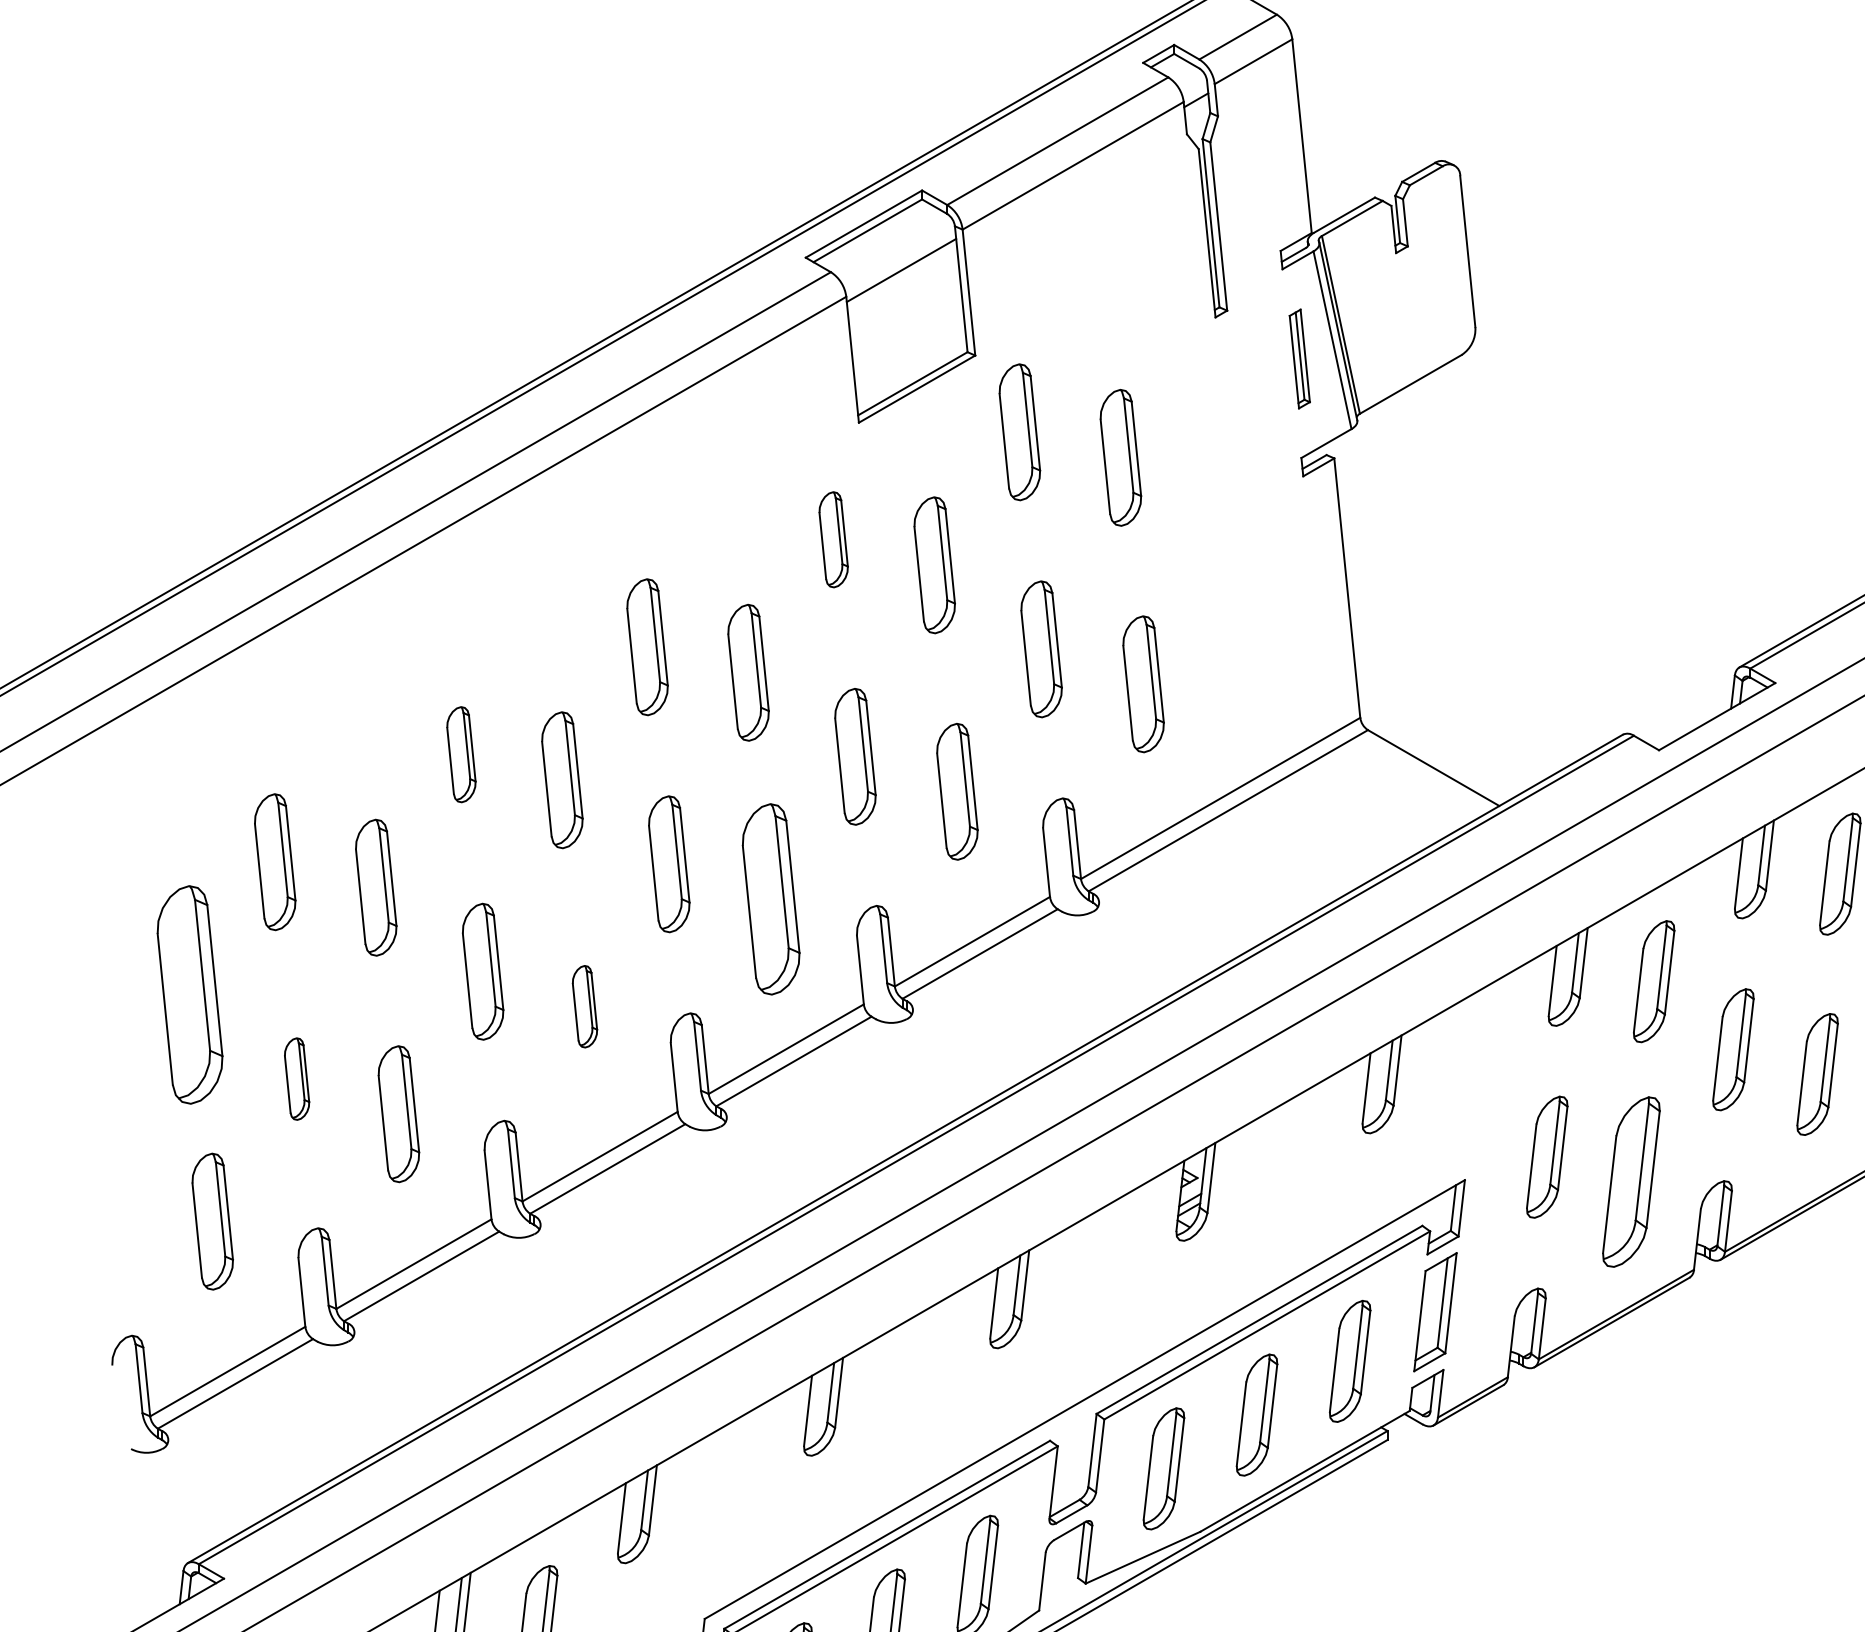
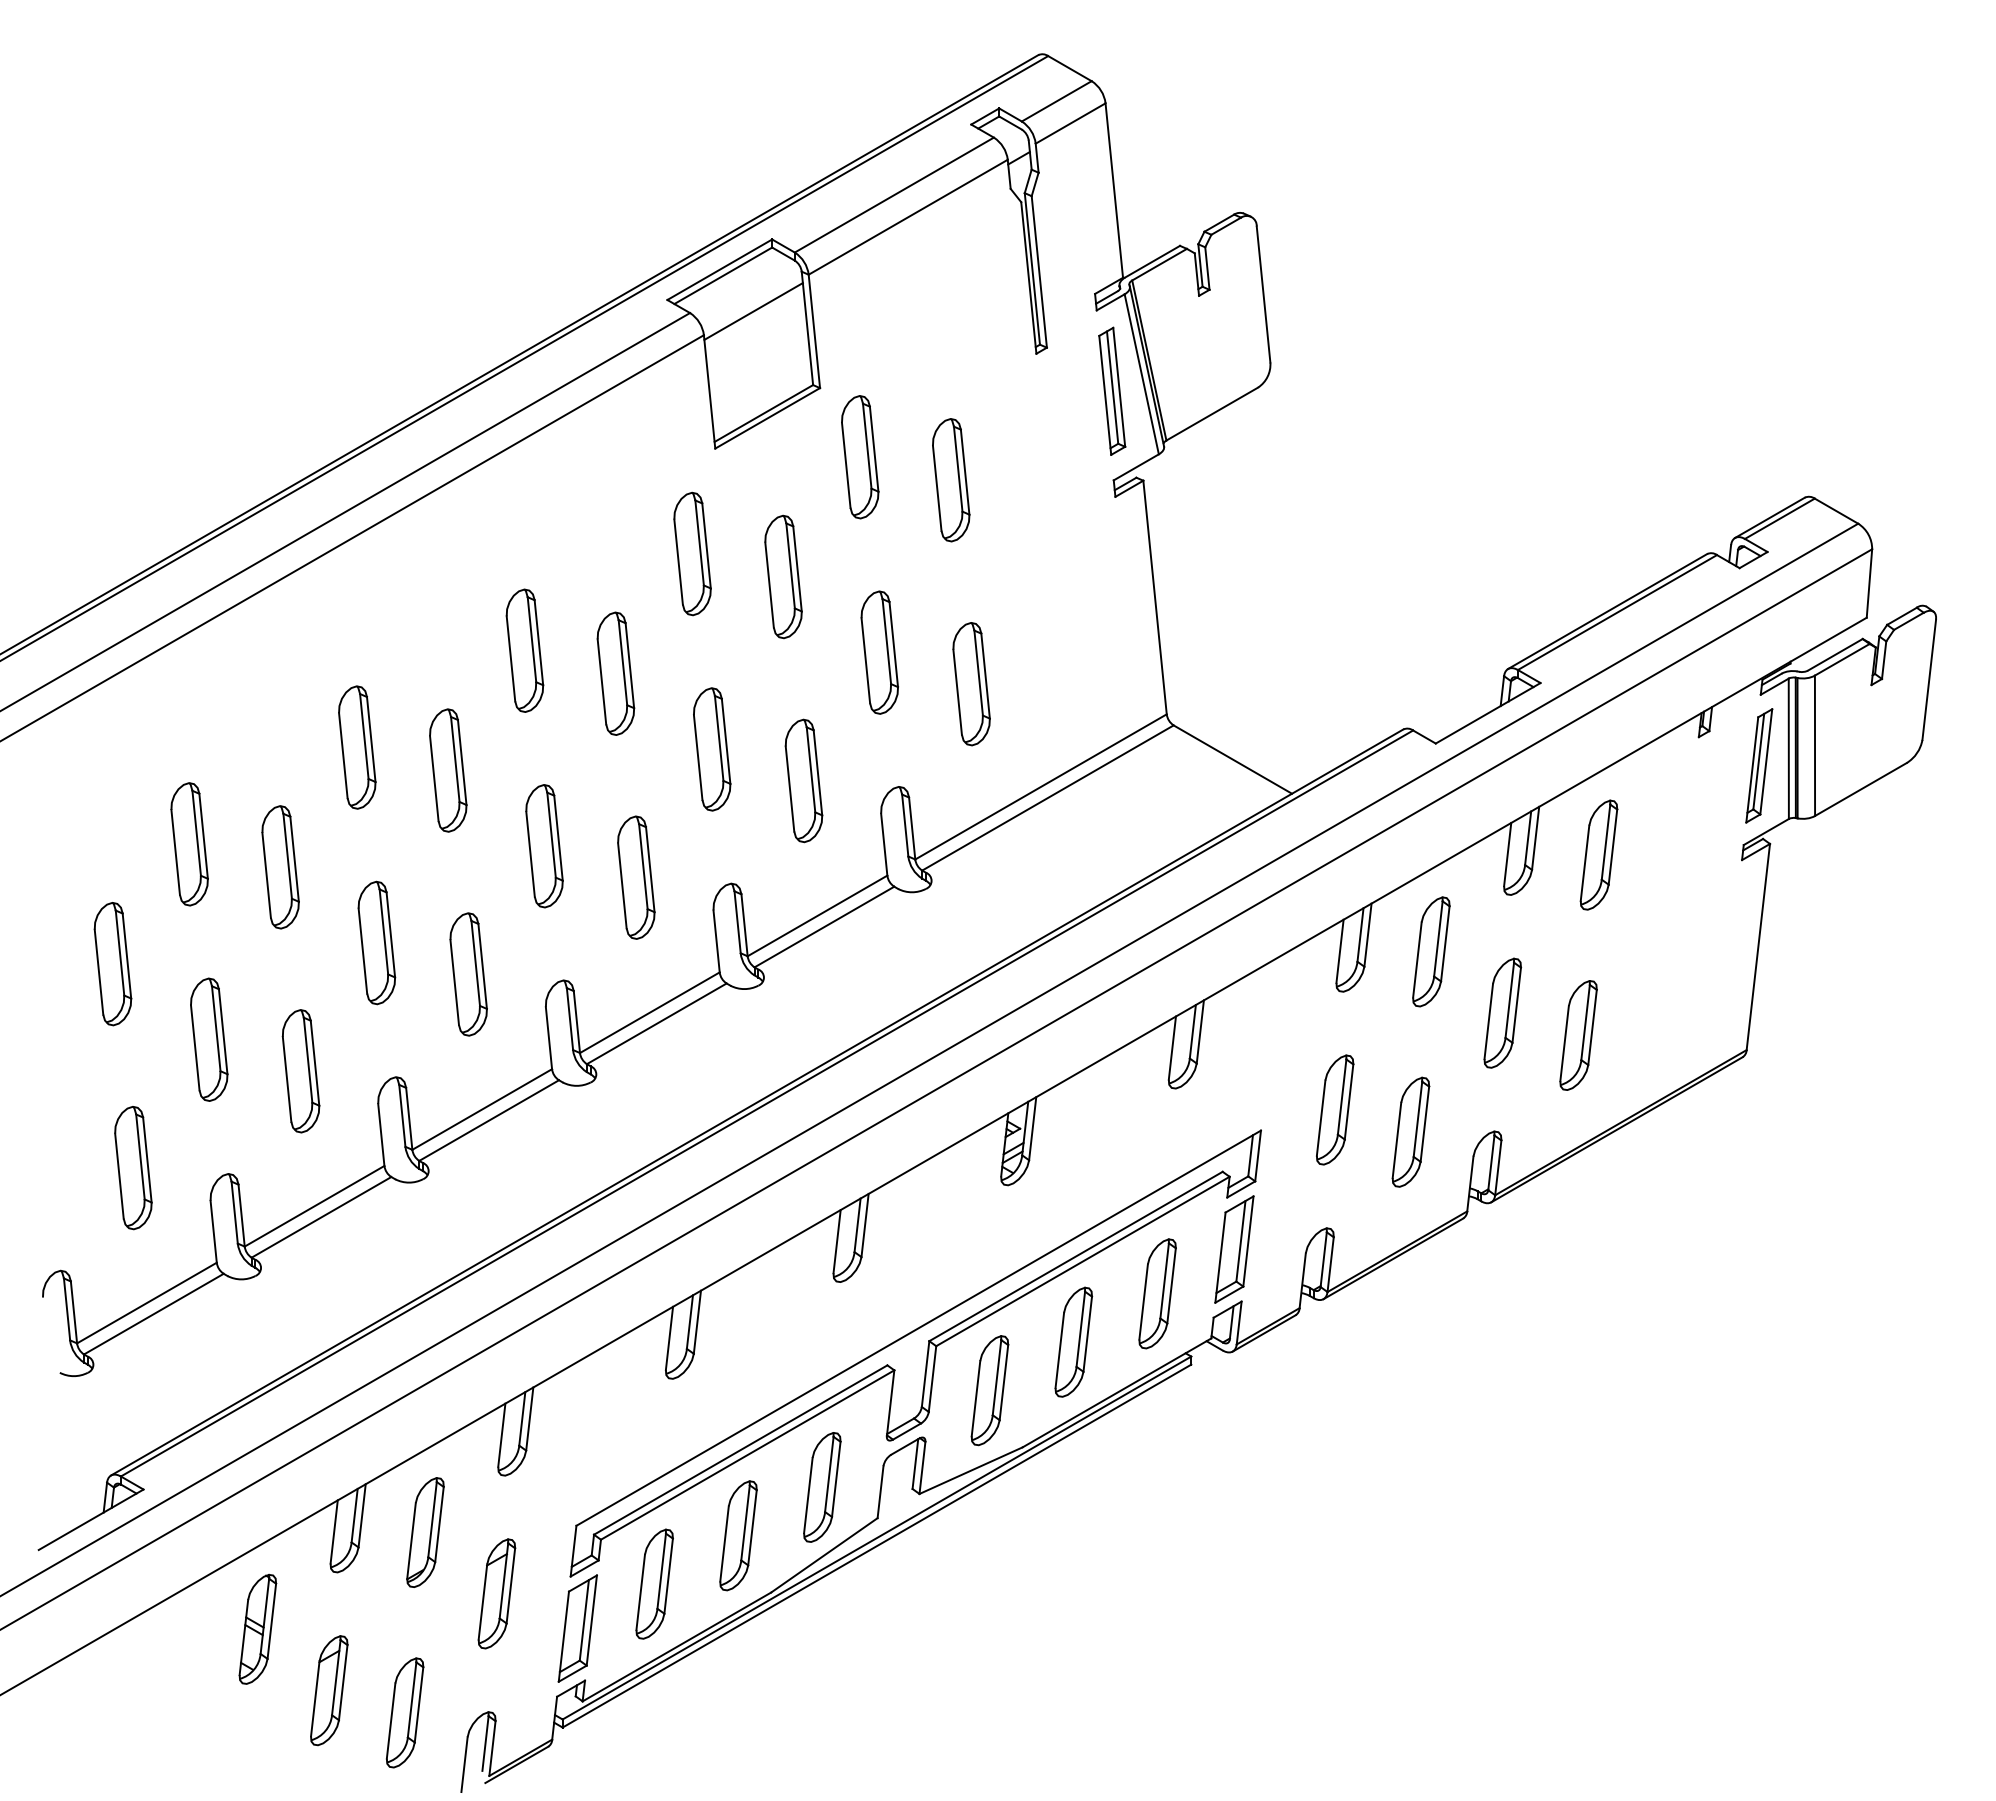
part: (1300, 358) -> (1112, 390), size x1.43
part: (833, 539) -> (692, 553), size x1.43
part: (461, 754) -> (357, 747), size x1.43
part: (771, 899) -> (636, 877), size x0.71
part: (189, 995) -> (112, 964), size x0.62
part: (584, 1006) -> (468, 974), size x1.67
part: (297, 1078) -> (209, 1039), size x1.67
part: (1630, 1181) -> (1410, 1131), size x0.71

